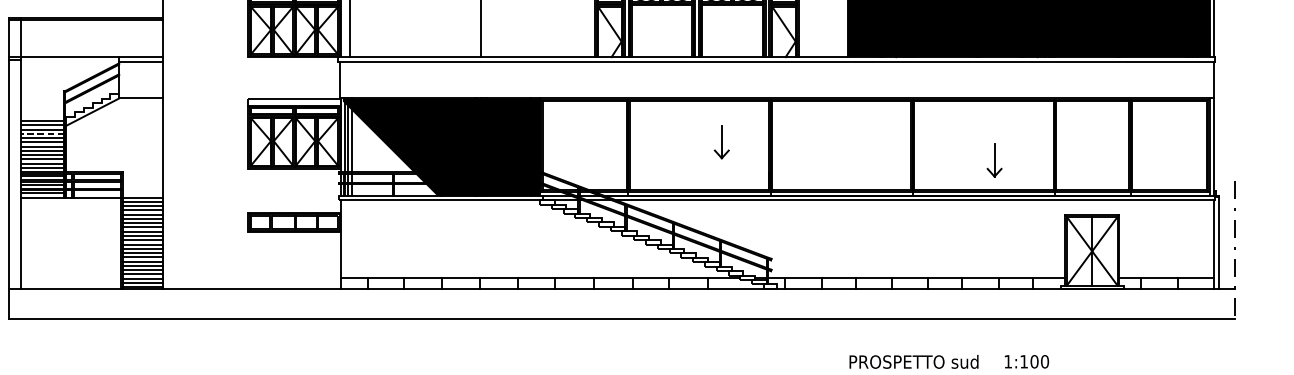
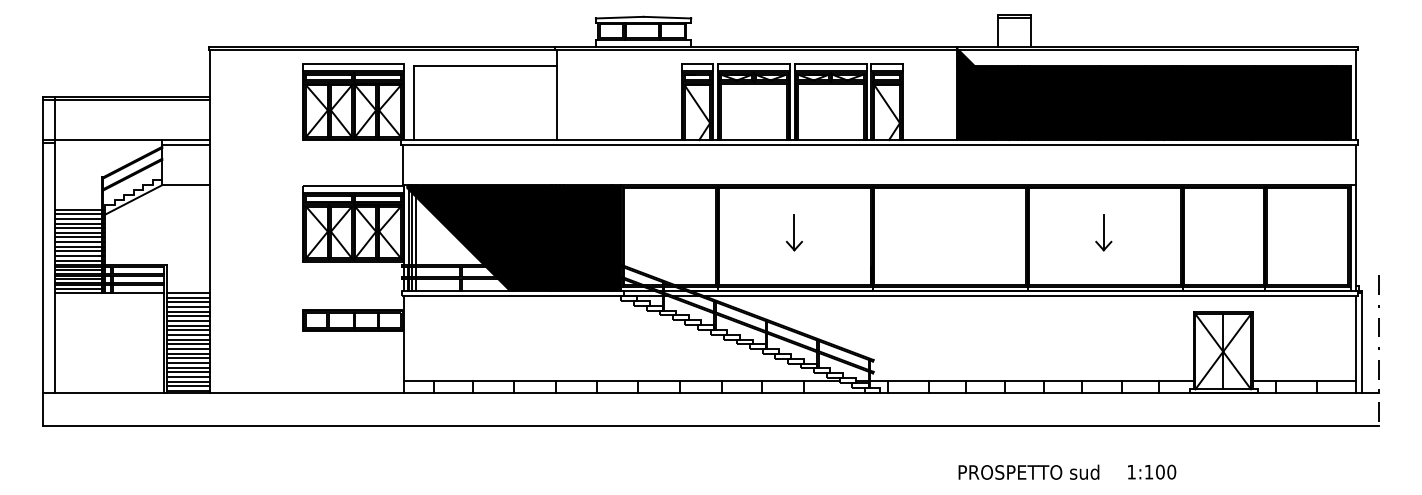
line: (42, 133) -> (78, 223), dashed -> solid
part: (720, 141) -> (793, 232), moved
part: (994, 160) -> (1103, 232), moved

